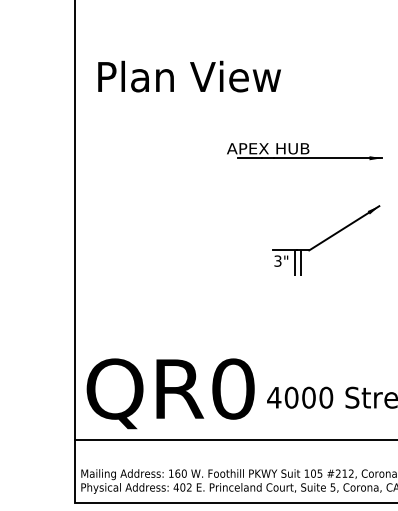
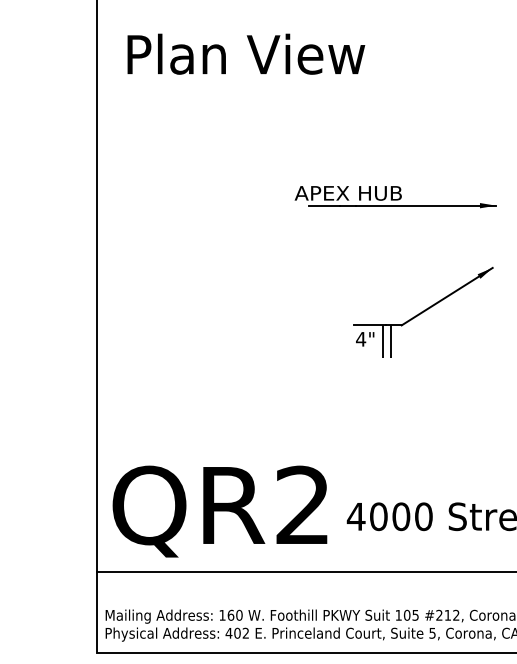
text: (189, 76) -> (246, 54), moved
text: (277, 260) -> (360, 338), 3" -> 4"
text: (233, 388) -> (303, 504), QR0 -> QR2

